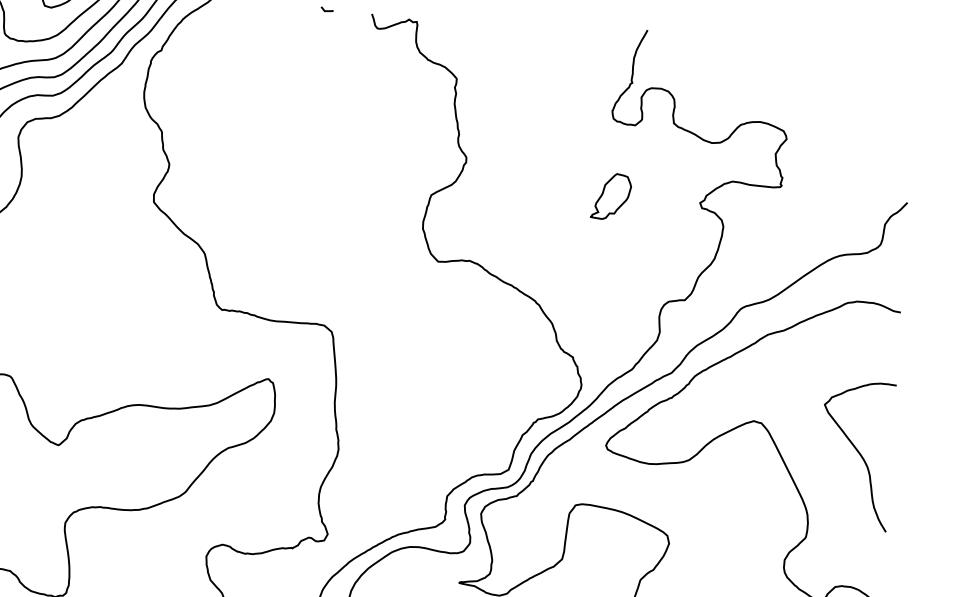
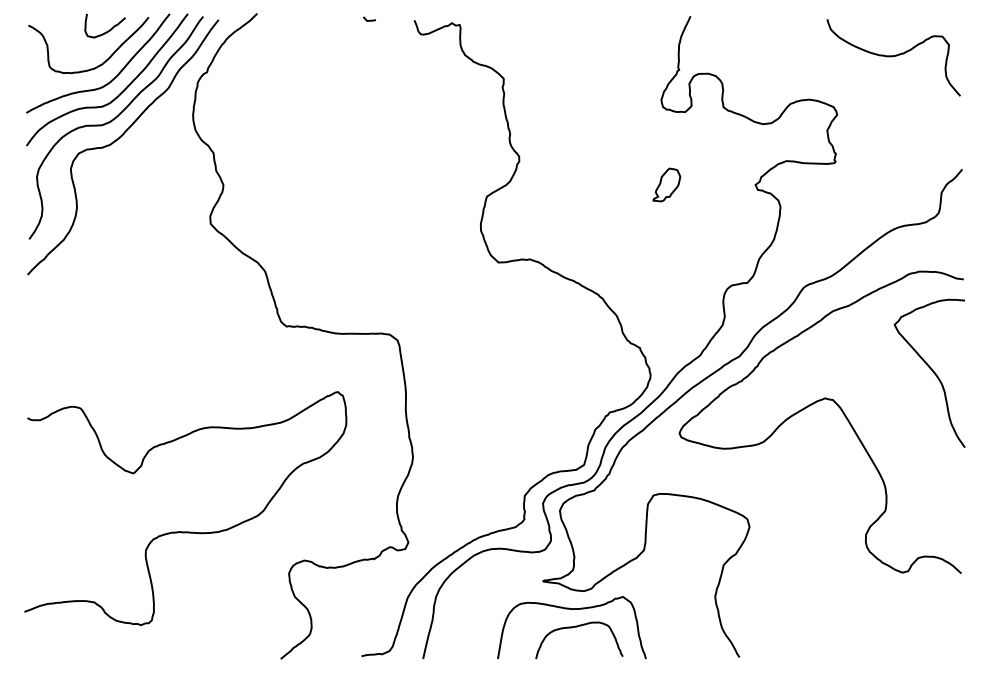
curve: (847, 85) -> (893, 56), added
part: (611, 196) -> (666, 184), size x0.71
curve: (858, 452) -> (931, 370), moved

